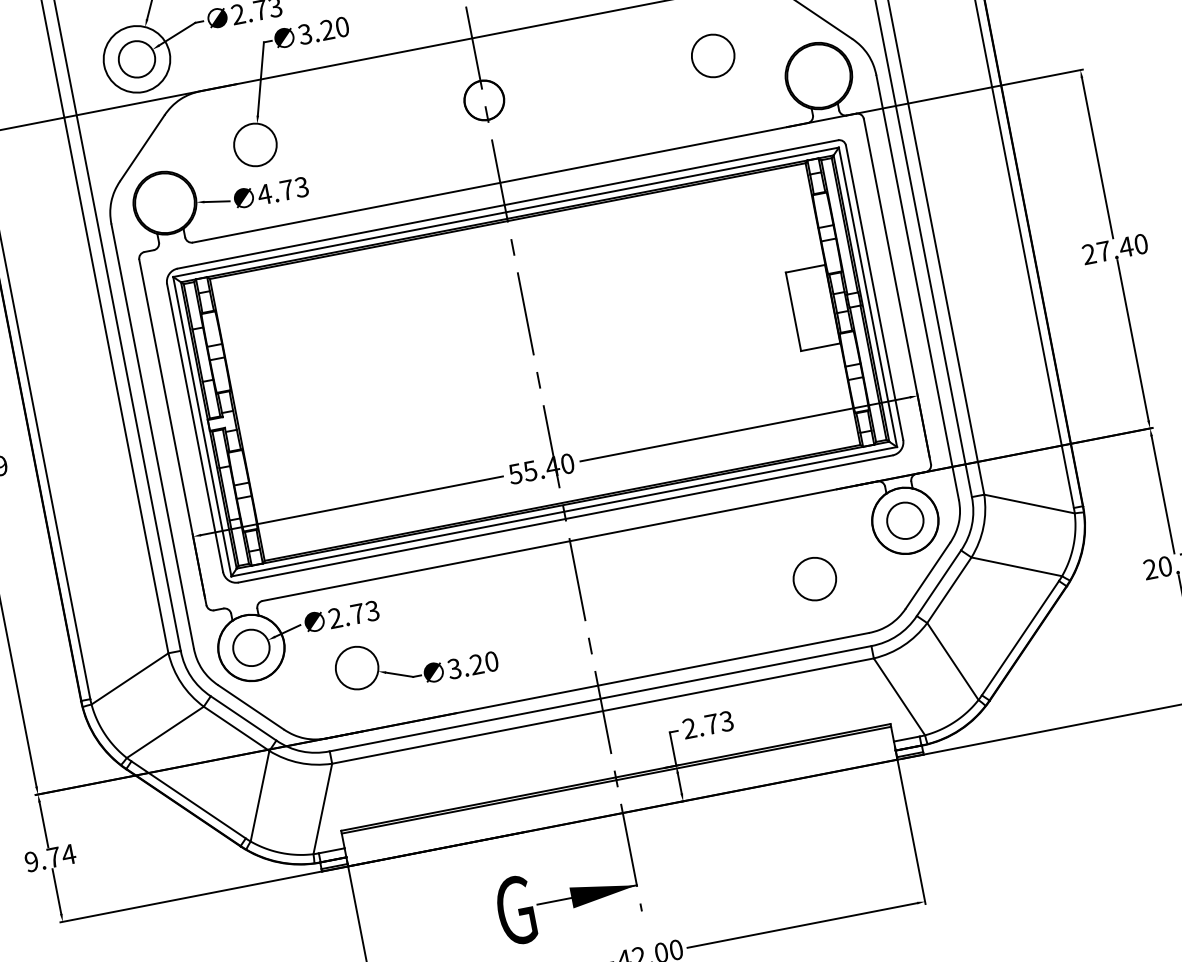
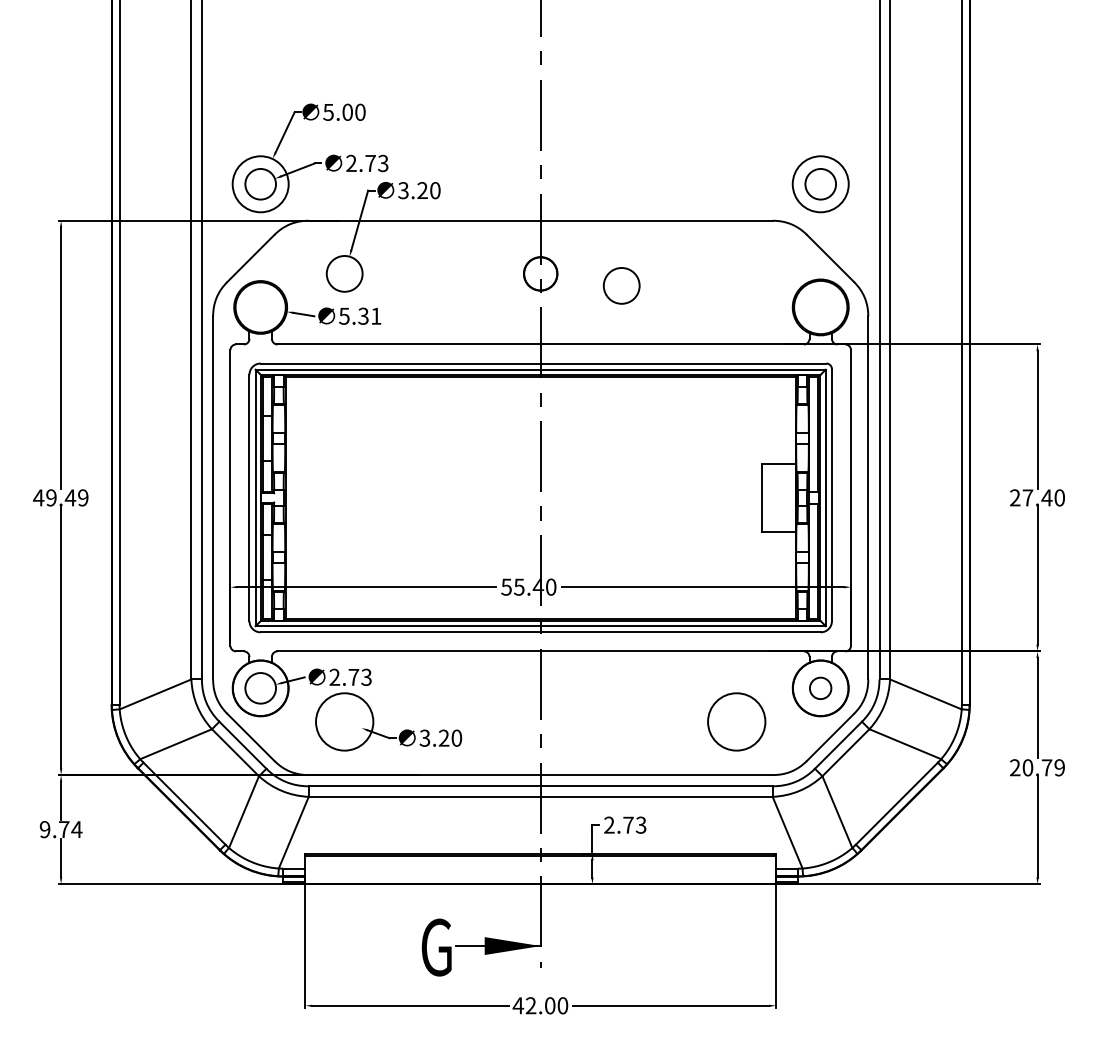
circle: (712, 55) -> (621, 285), moved
text: (282, 190) -> (359, 315), 4.73 -> 5.31
circle: (905, 521) -> (820, 688), size x0.7
circle: (814, 578) -> (736, 721), size x1.6
circle: (356, 667) -> (344, 721), size x1.6

